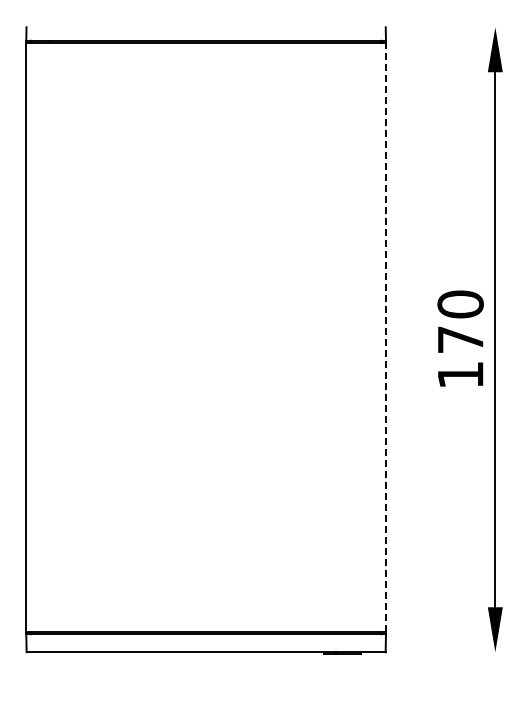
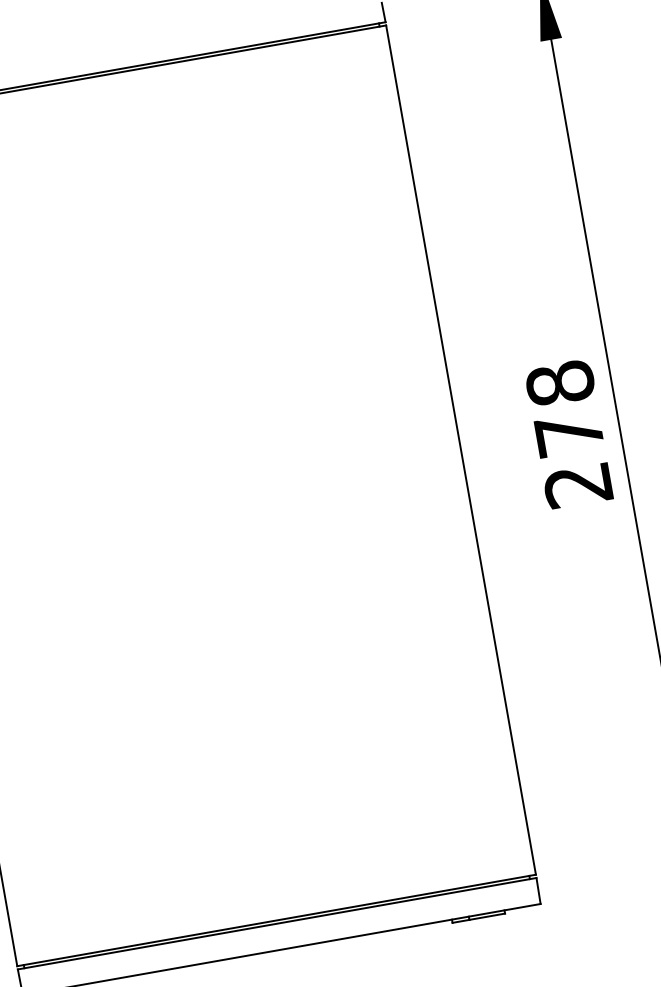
line: (385, 337) -> (460, 450), dashed -> solid
text: (460, 339) -> (569, 434), 170 -> 278

